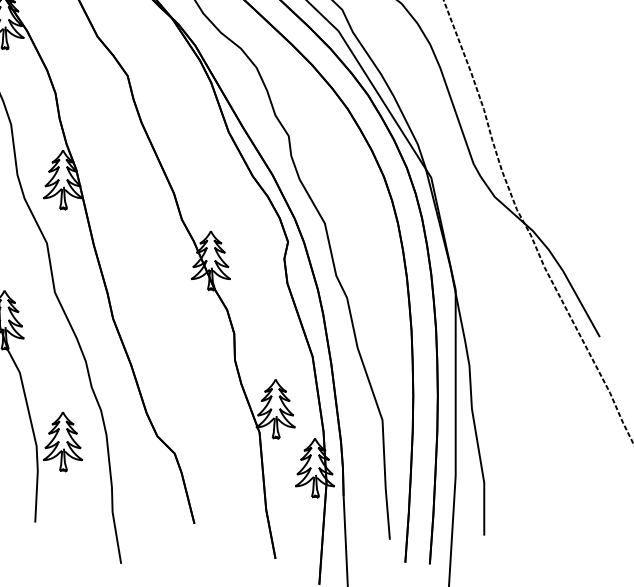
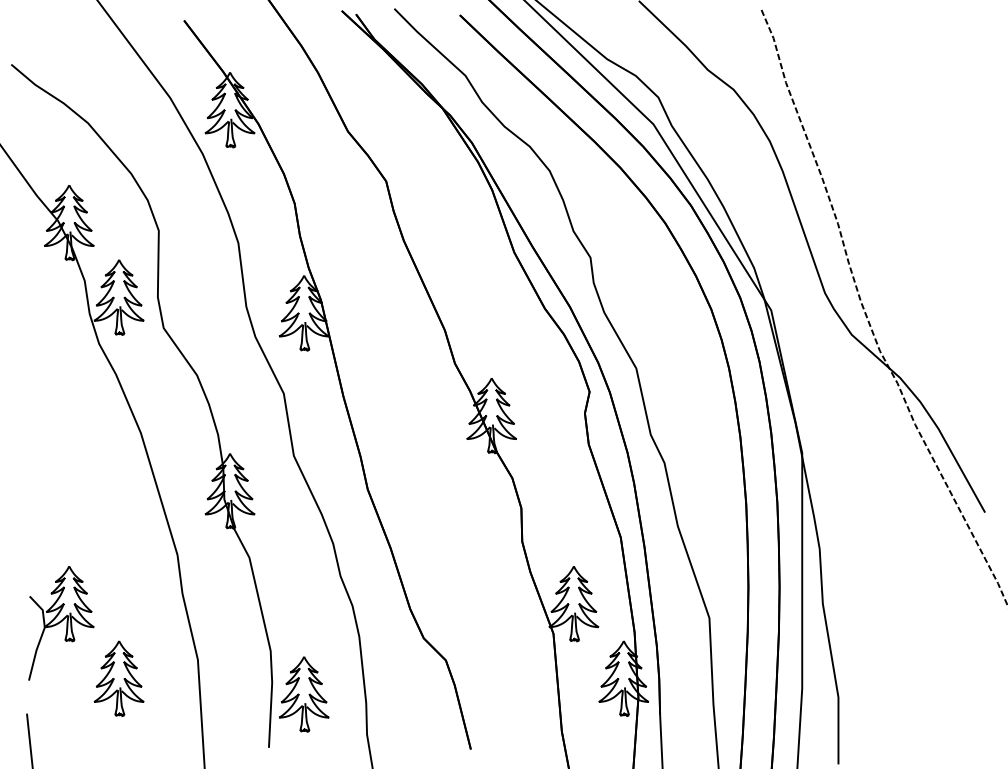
part: (63, 441) -> (304, 694), moved

